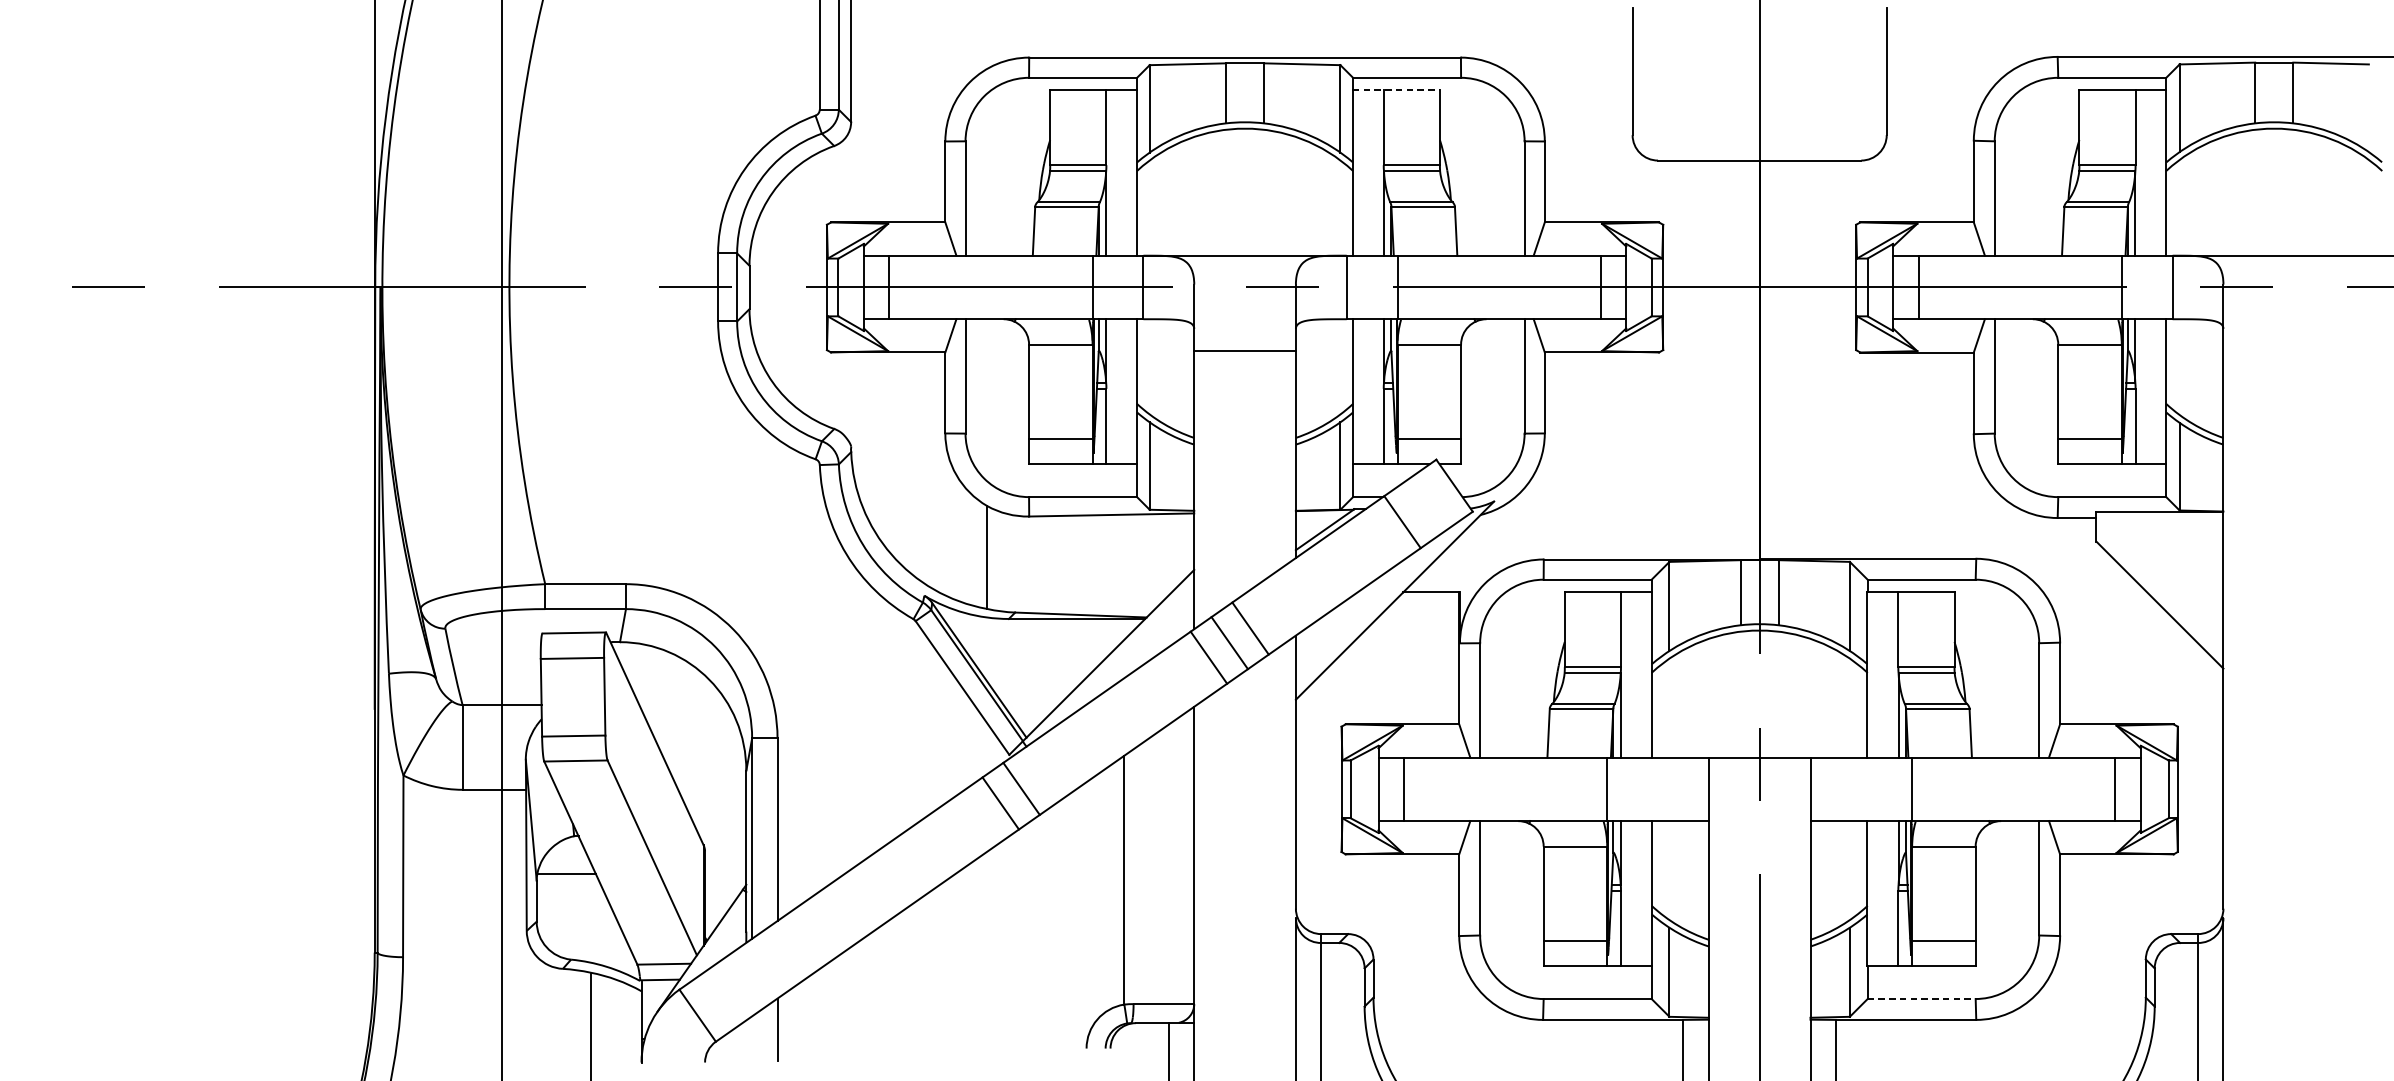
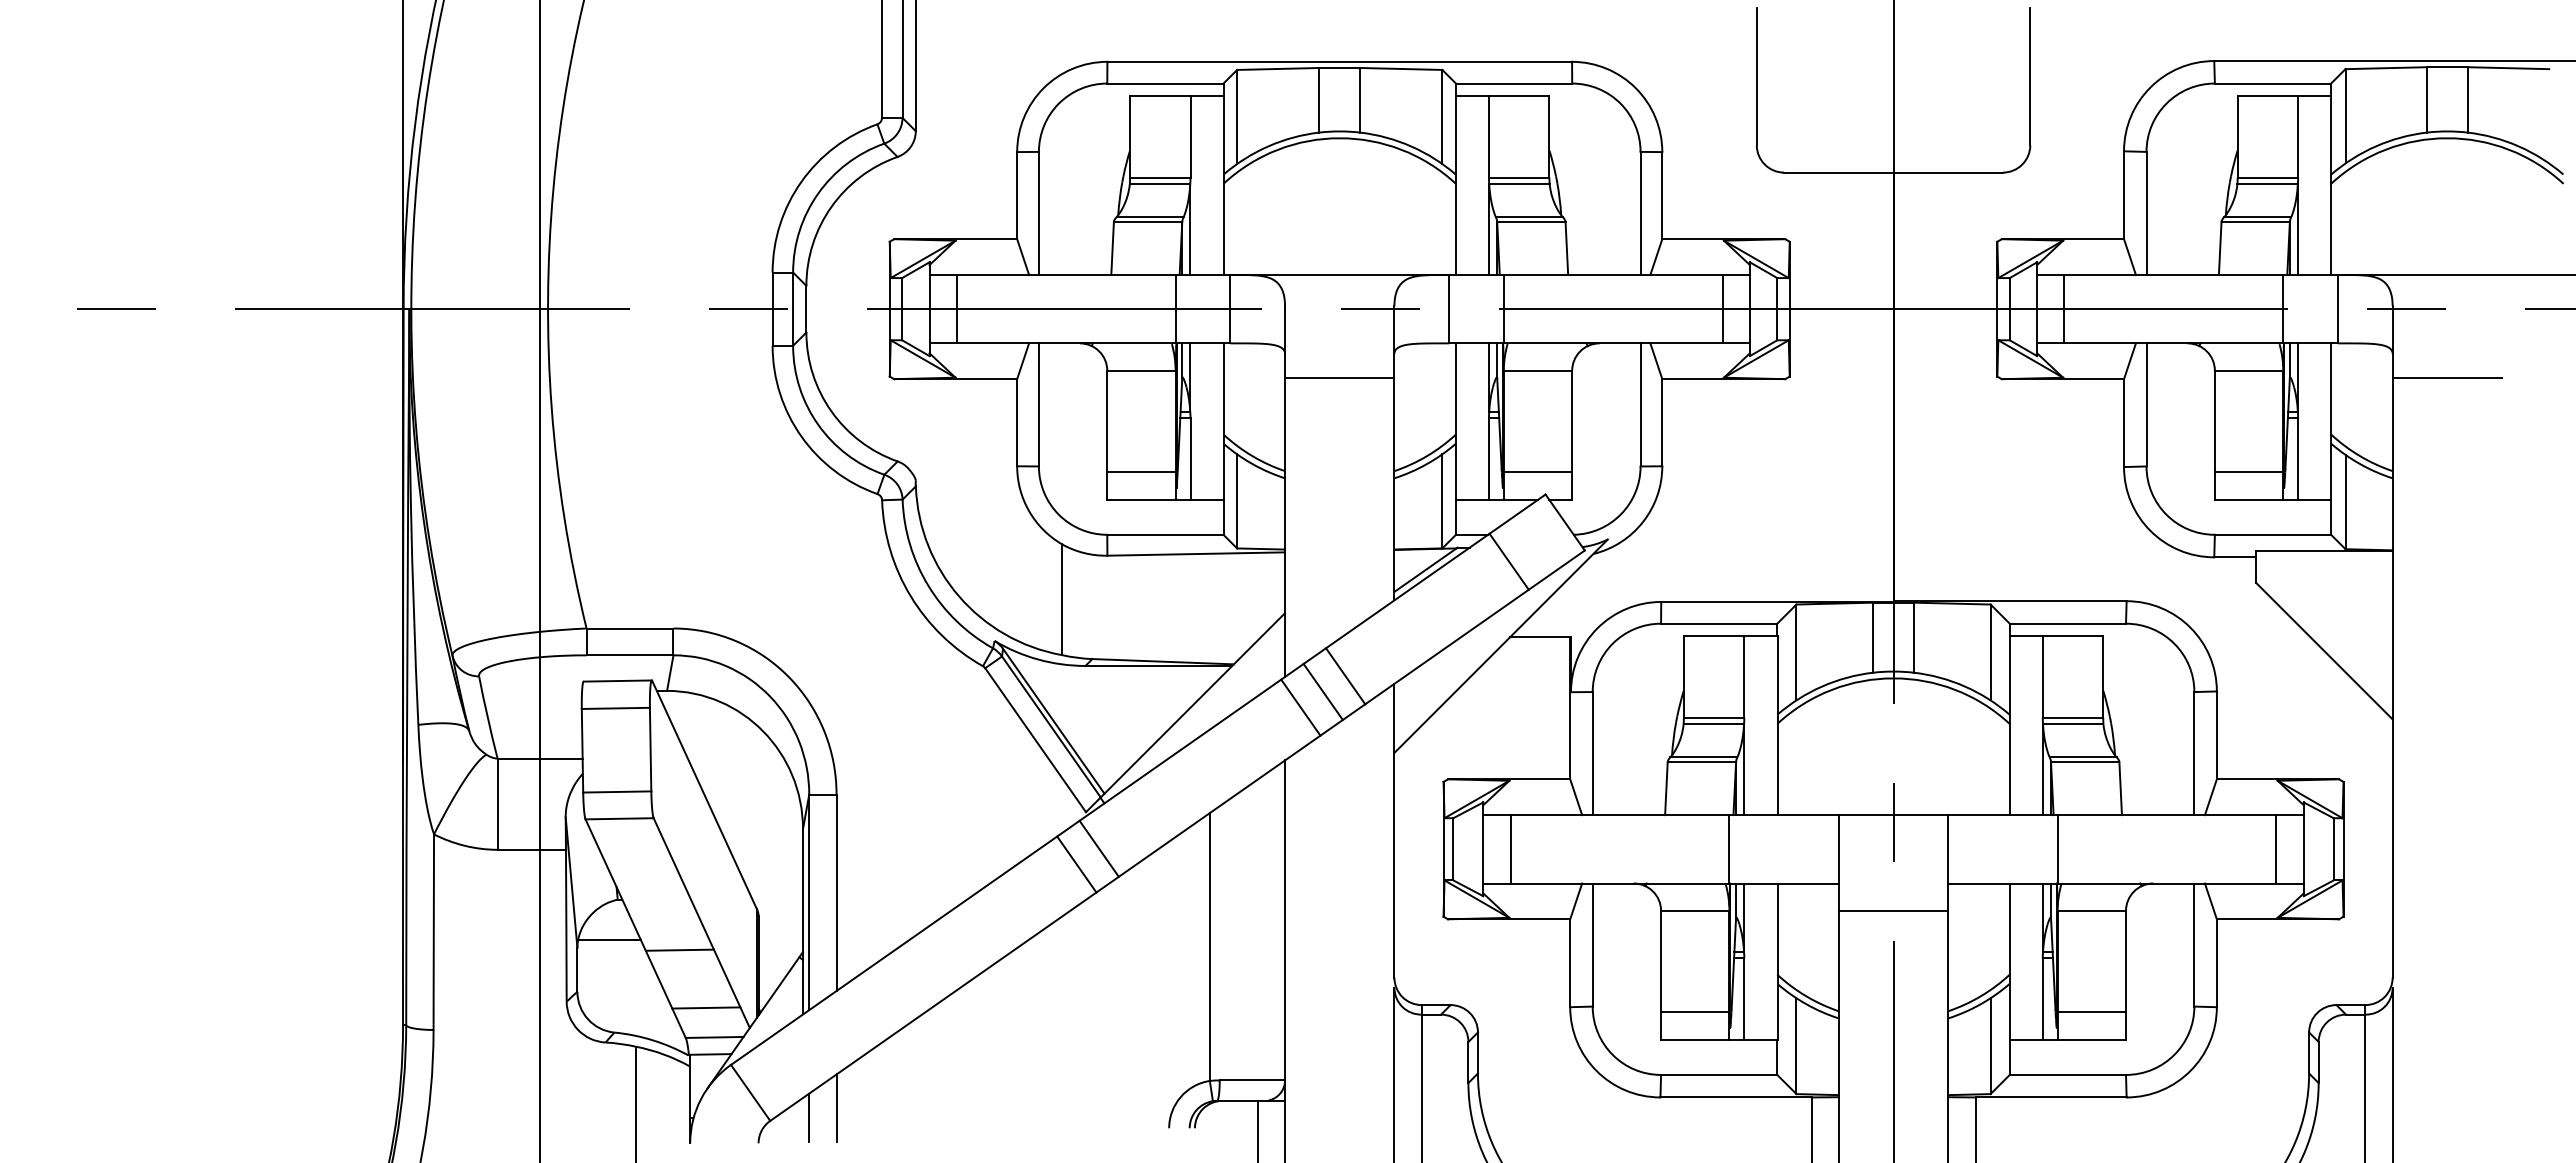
line: (1396, 89) -> (1502, 96), dashed -> solid
line: (2274, 350) -> (2447, 377), added
line: (1759, 846) -> (1893, 910), added
line: (631, 882) -> (679, 949), added
line: (656, 936) -> (706, 1007), added
line: (1922, 998) -> (2068, 1074), dashed -> solid
line: (752, 1038) -> (809, 1117), added

